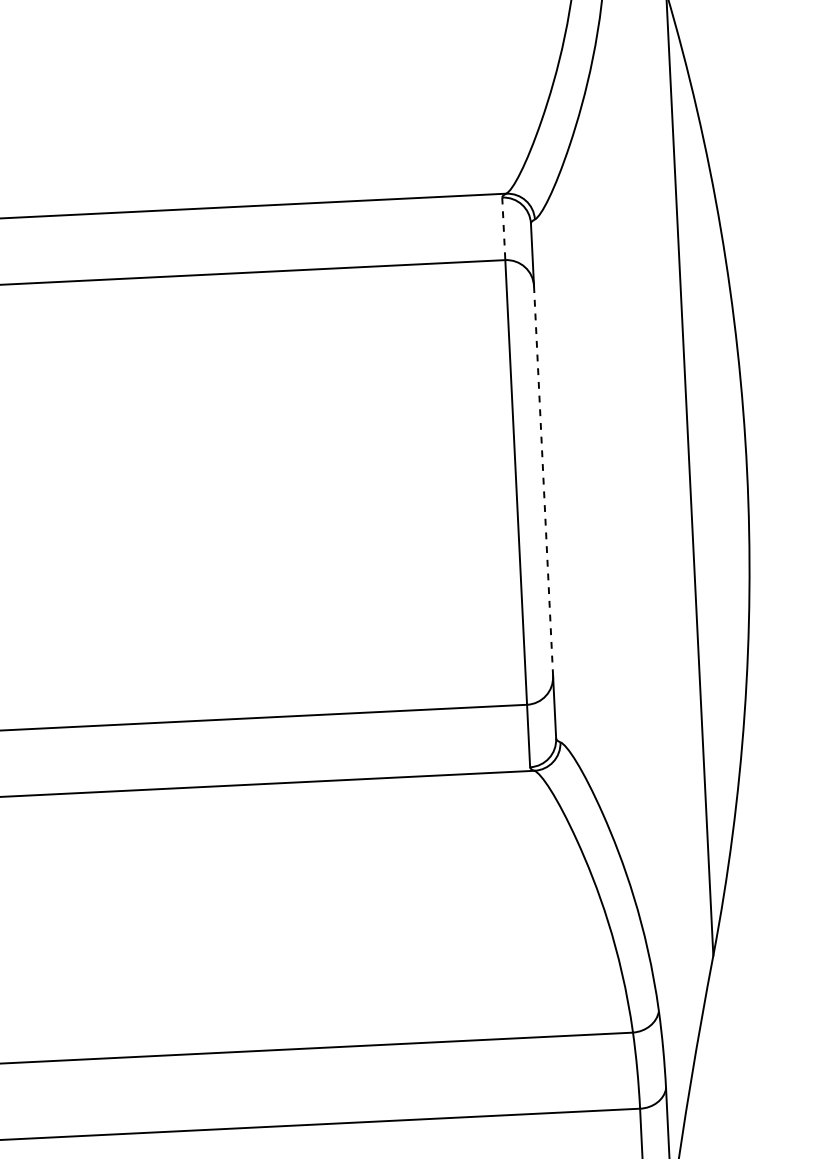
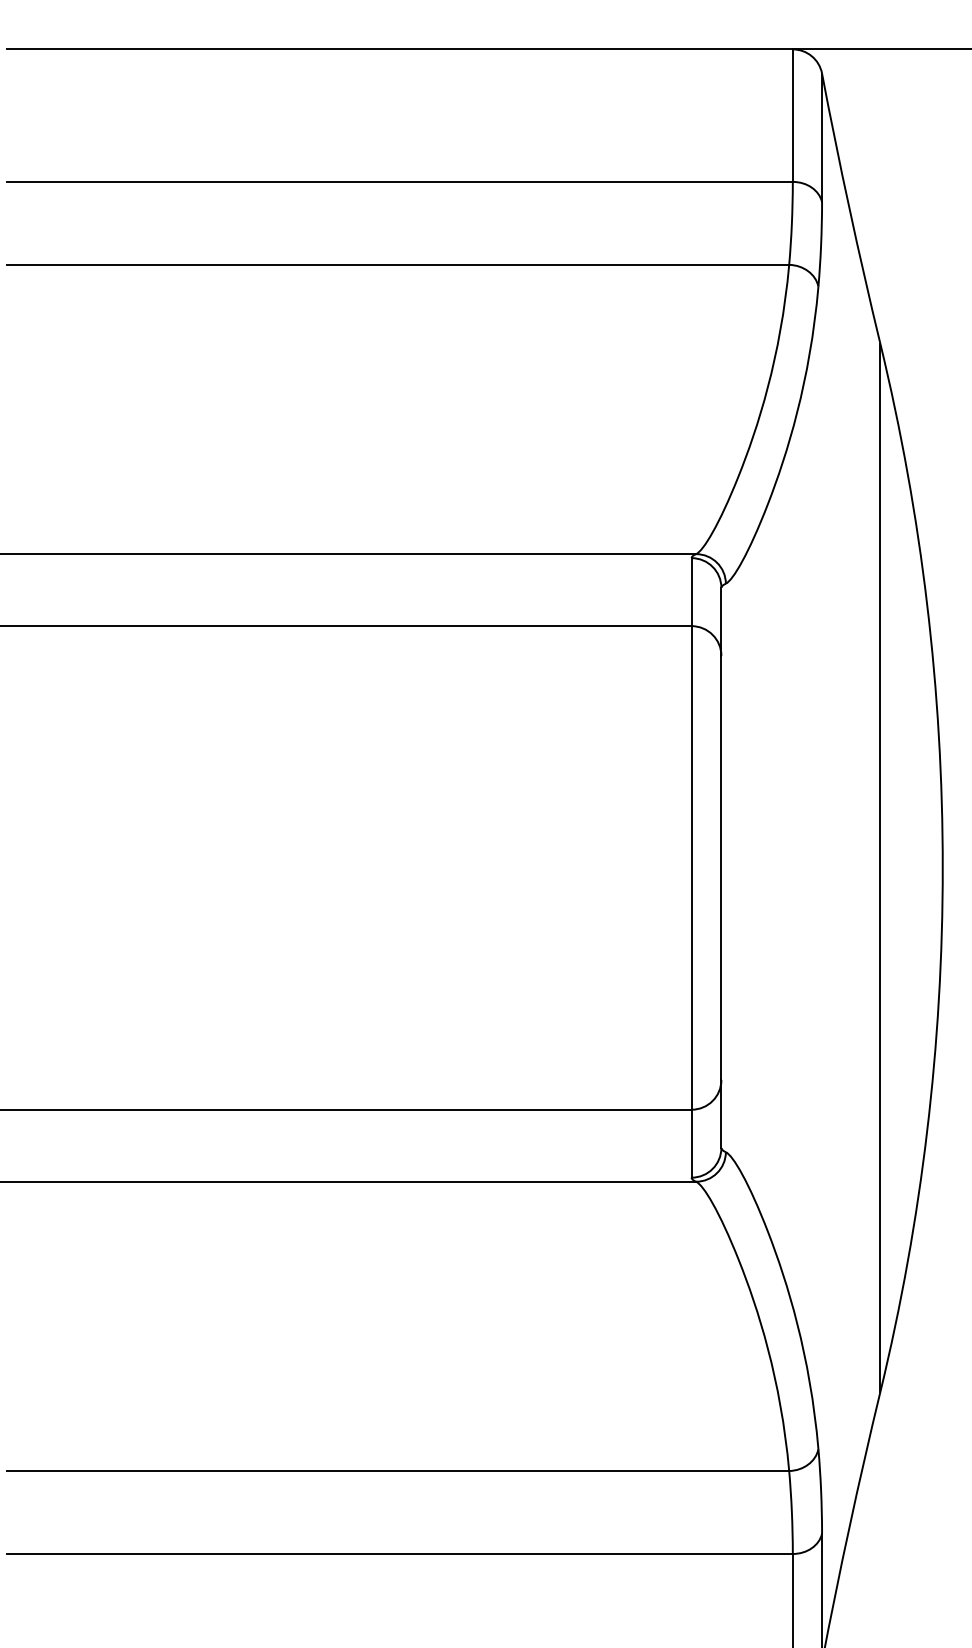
line: (503, 229) -> (691, 592), dashed -> solid
line: (543, 481) -> (721, 868), dashed -> solid

